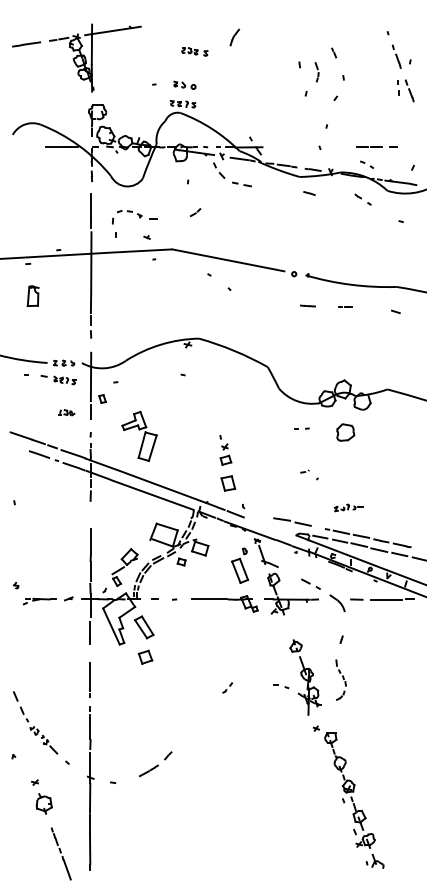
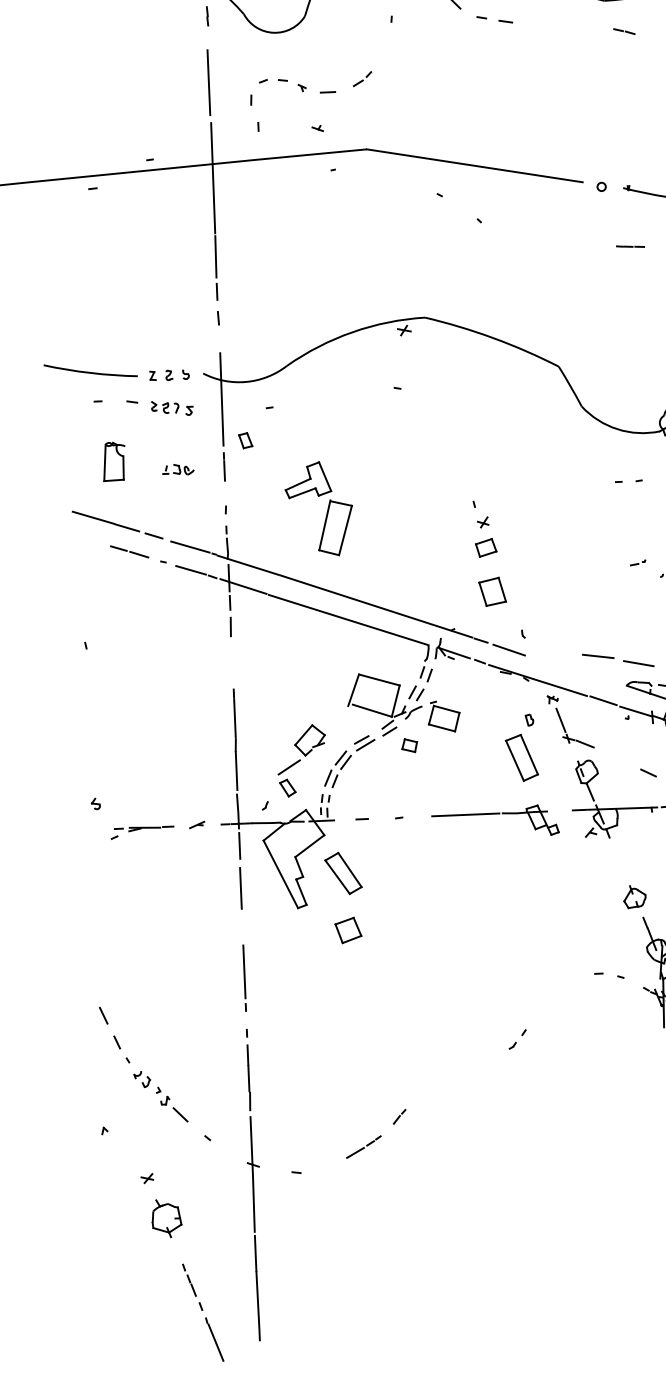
part: (195, 212) -> (362, 78), moved
part: (32, 295) -> (112, 460), moved
part: (227, 687) -> (517, 1038), moved

